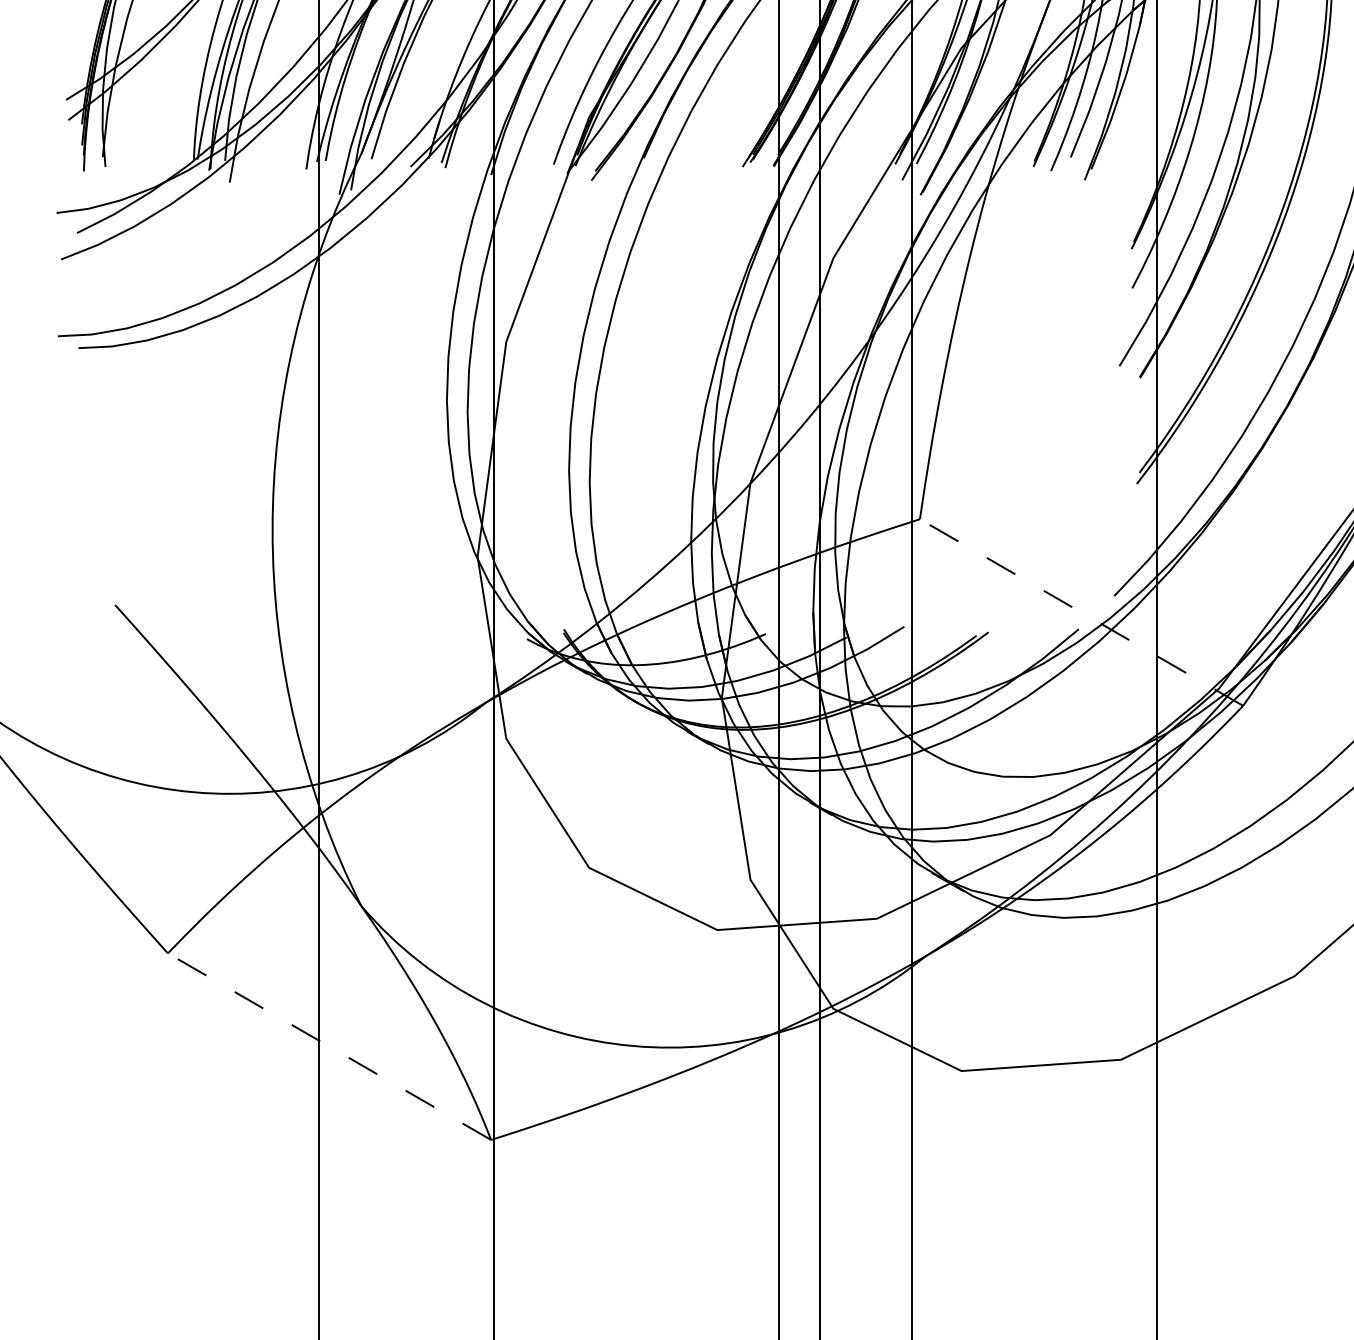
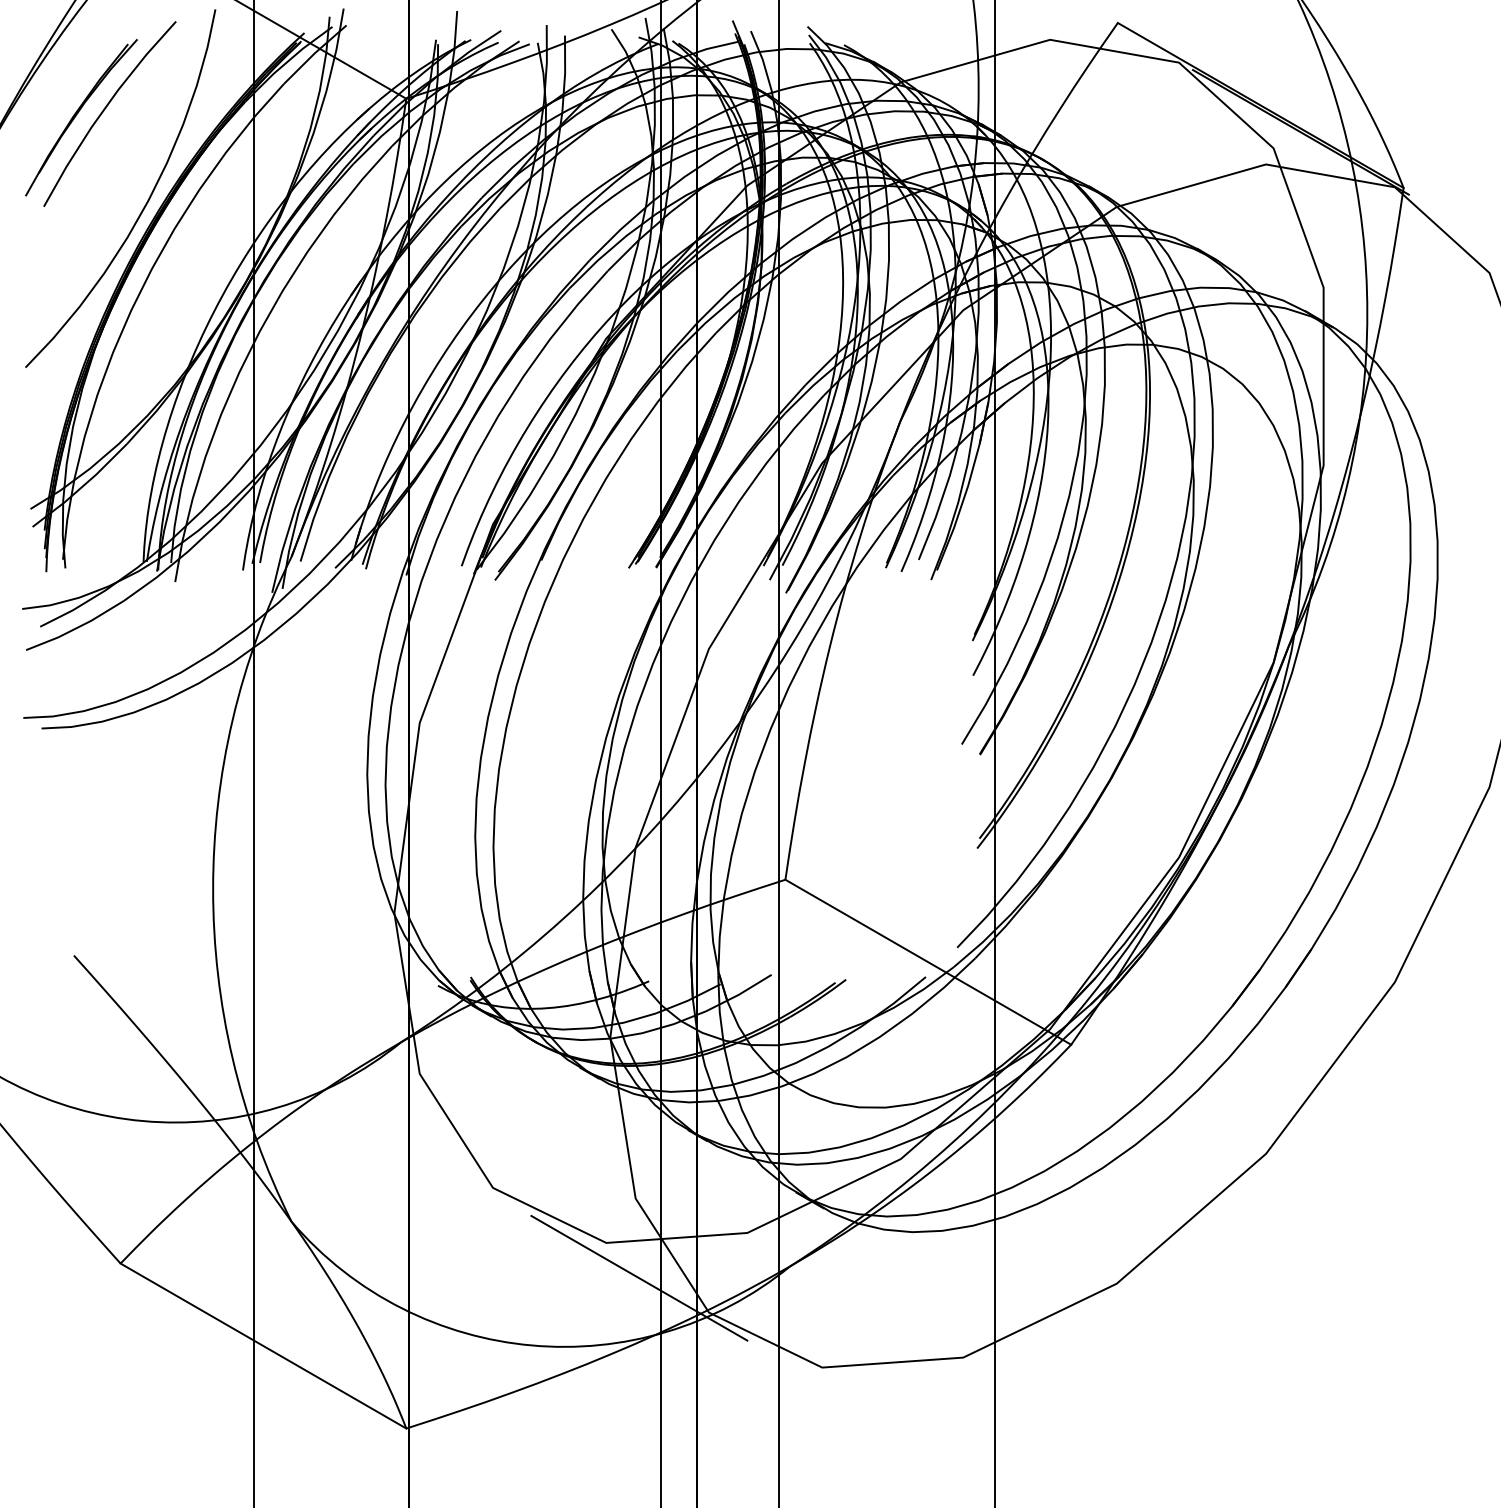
line: (1081, 612) -> (928, 962), dashed -> solid
line: (754, 969) -> (639, 1277), added
line: (329, 1047) -> (263, 1346), dashed -> solid

